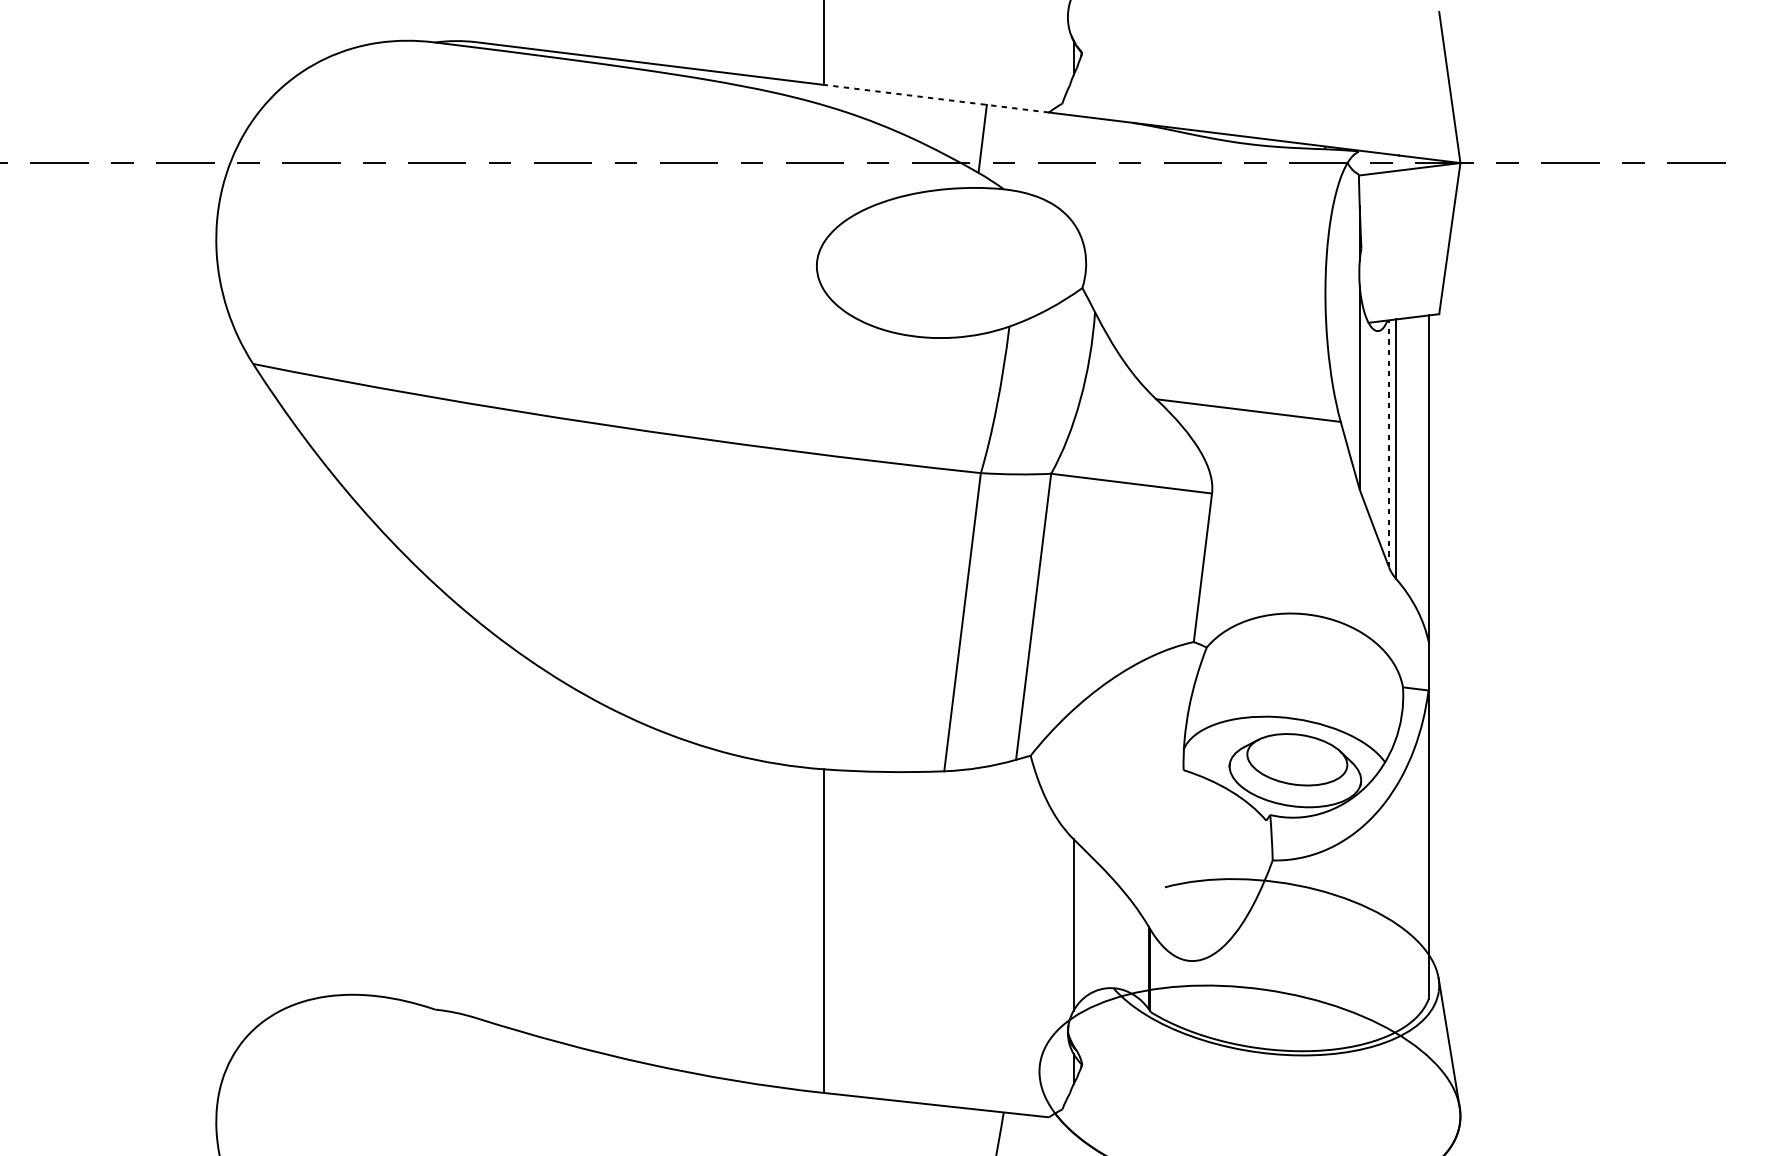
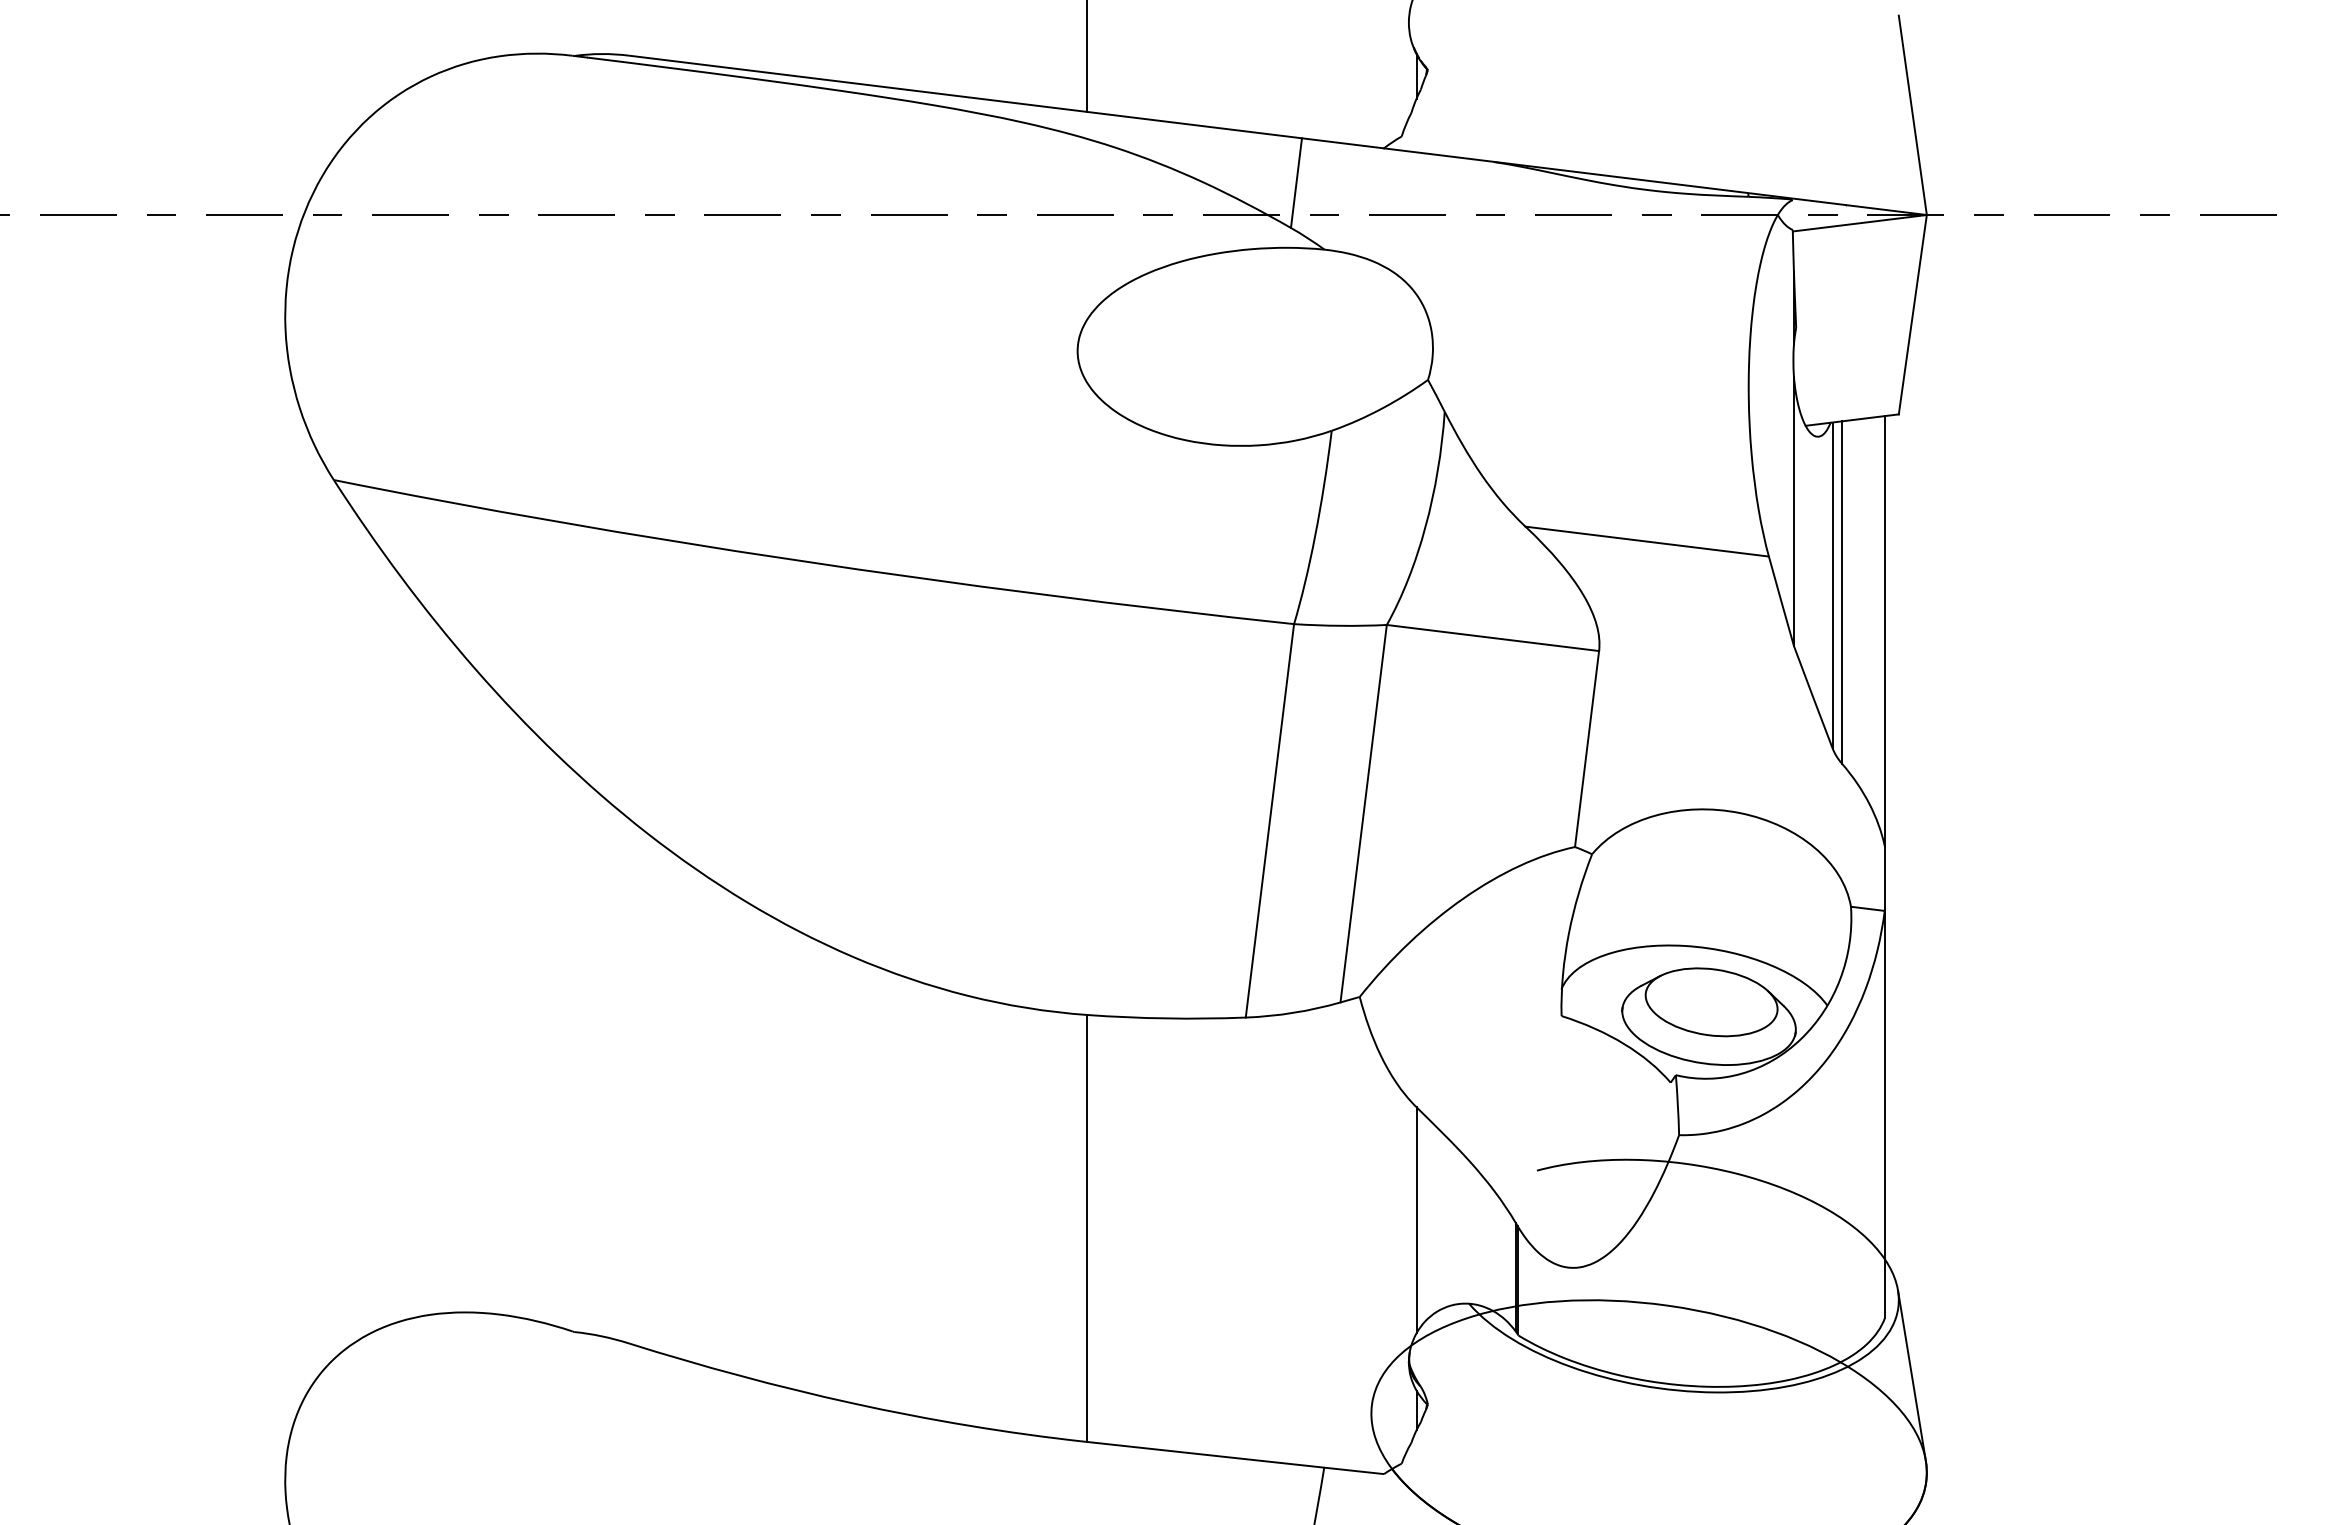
line: (936, 99) -> (1235, 130), dashed -> solid
line: (1388, 443) -> (1832, 585), dashed -> solid

